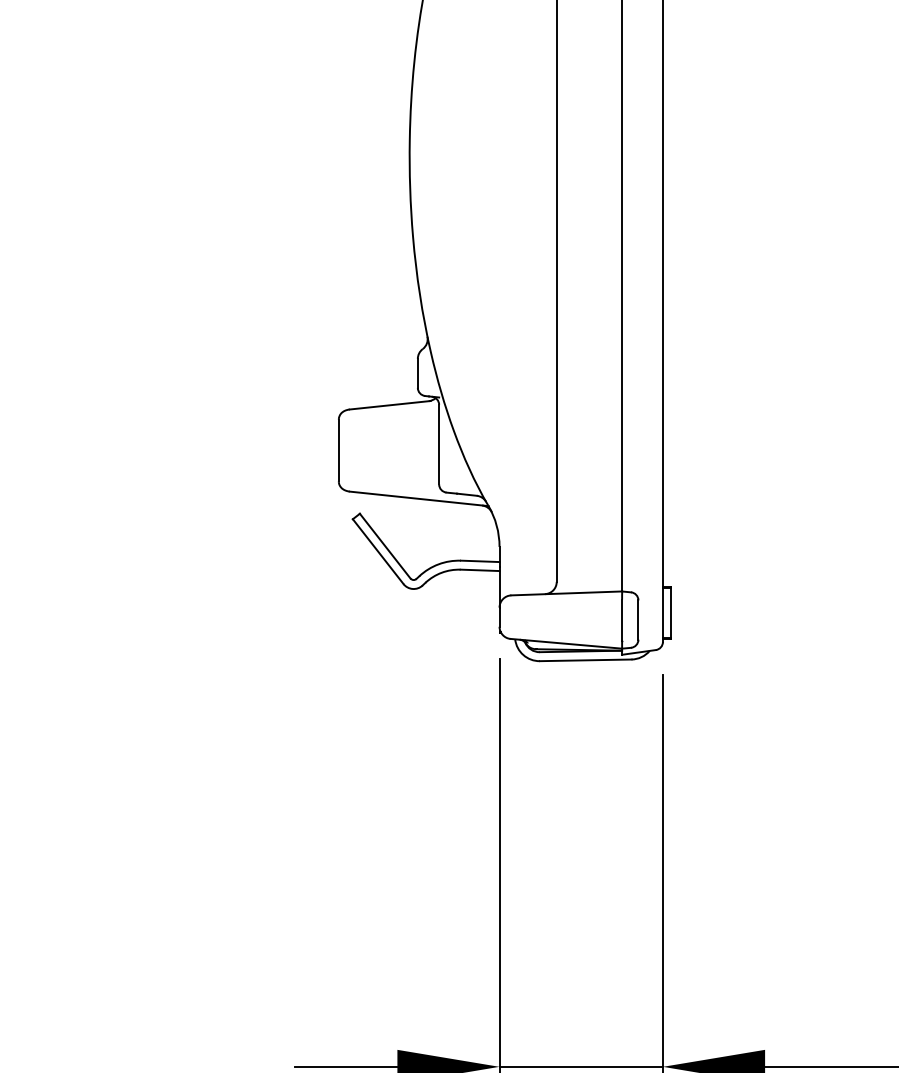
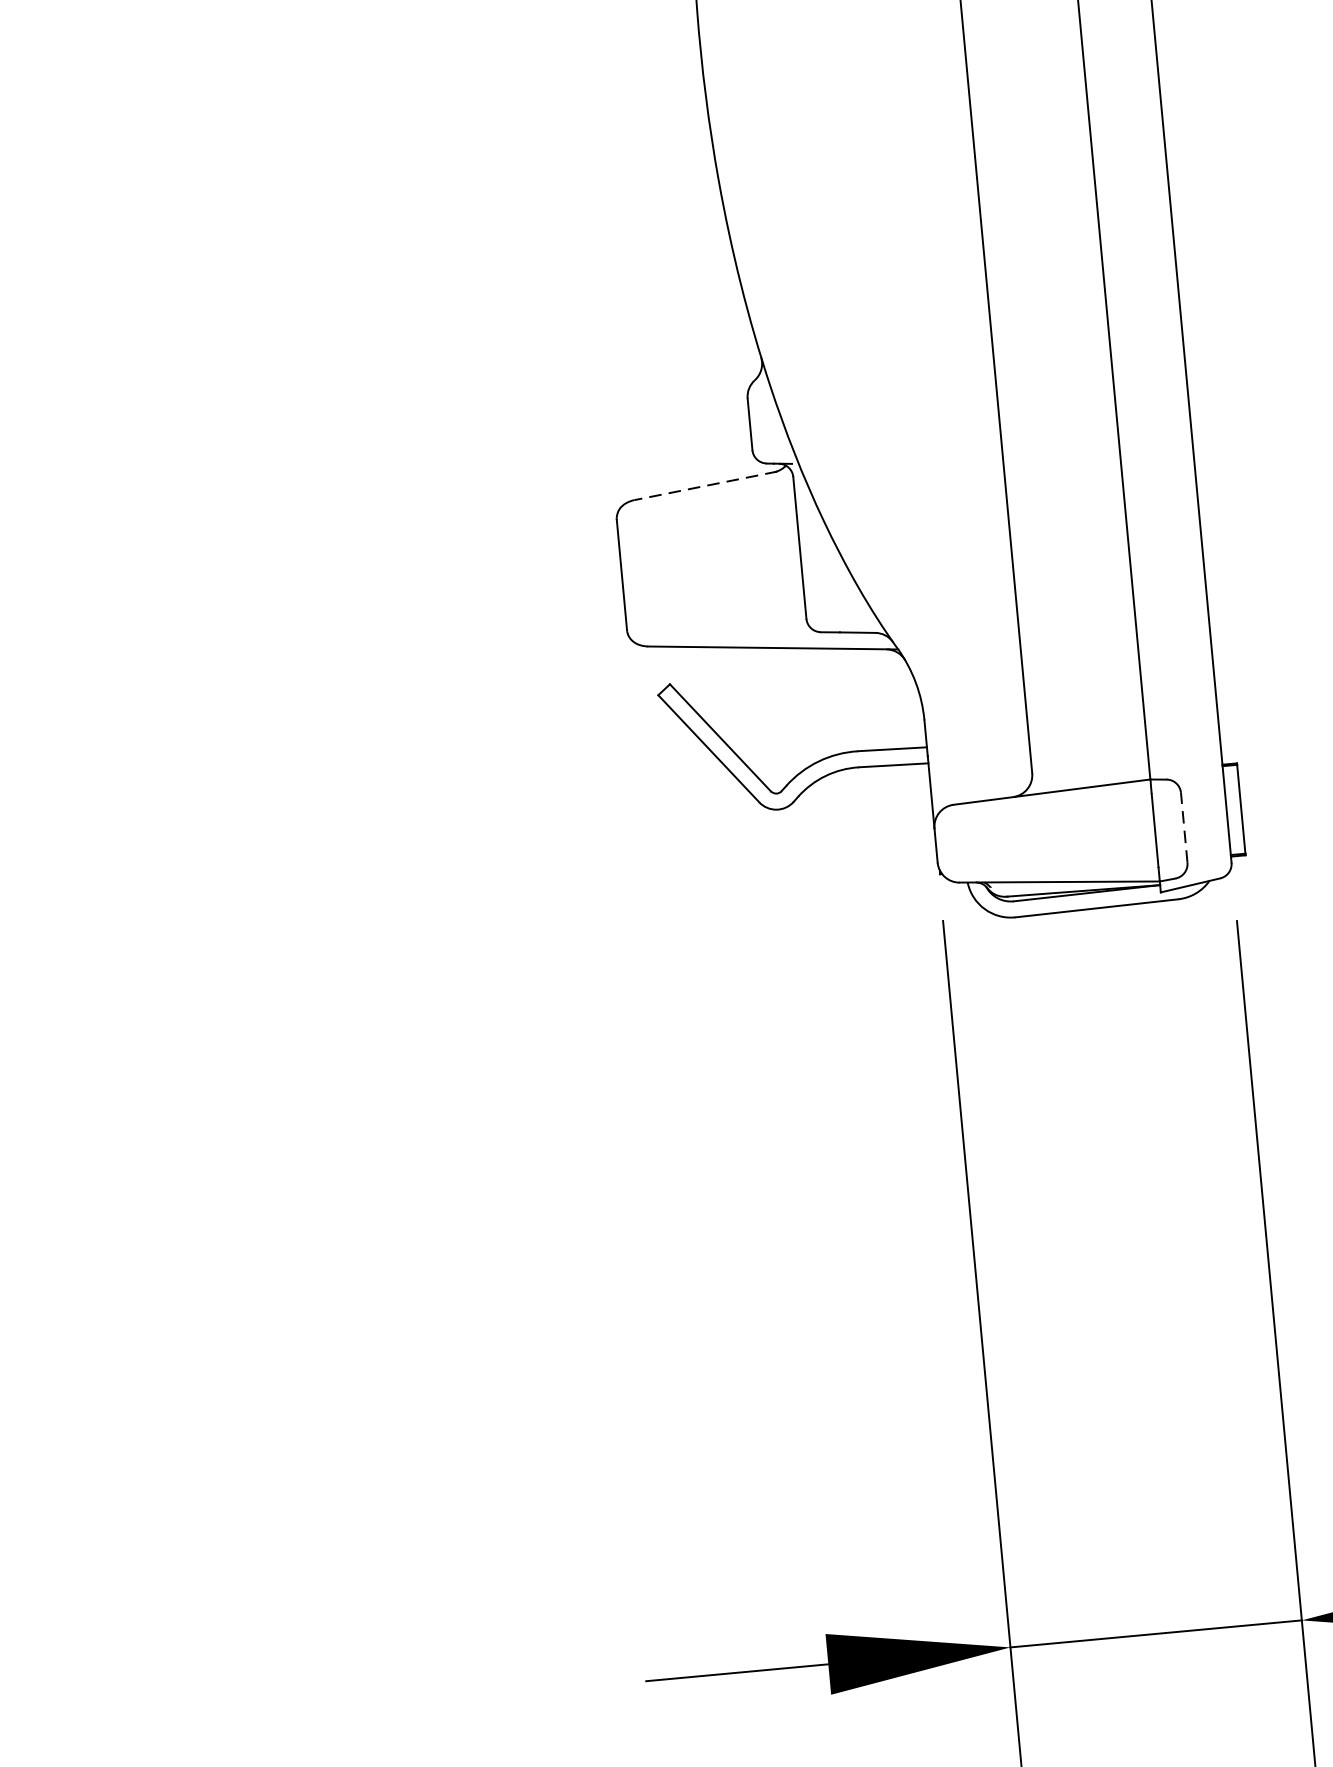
line: (390, 405) -> (706, 486), solid -> dashed
line: (638, 620) -> (1184, 828), solid -> dashed

